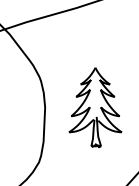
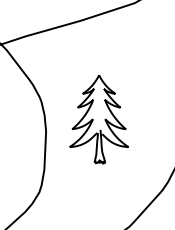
part: (94, 107) -> (98, 119), moved

